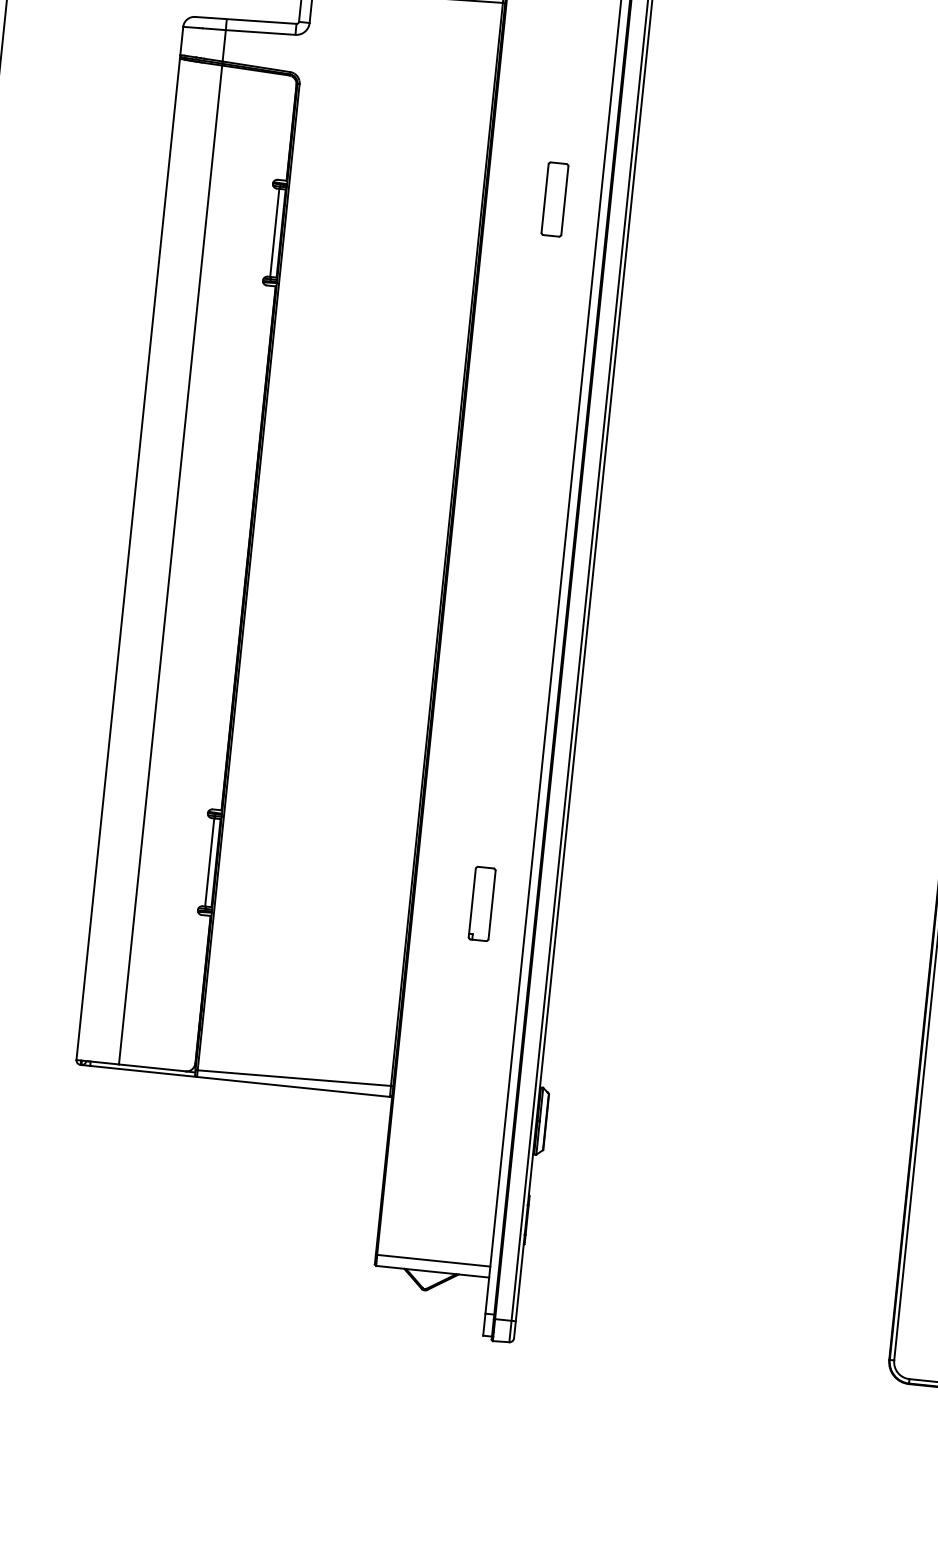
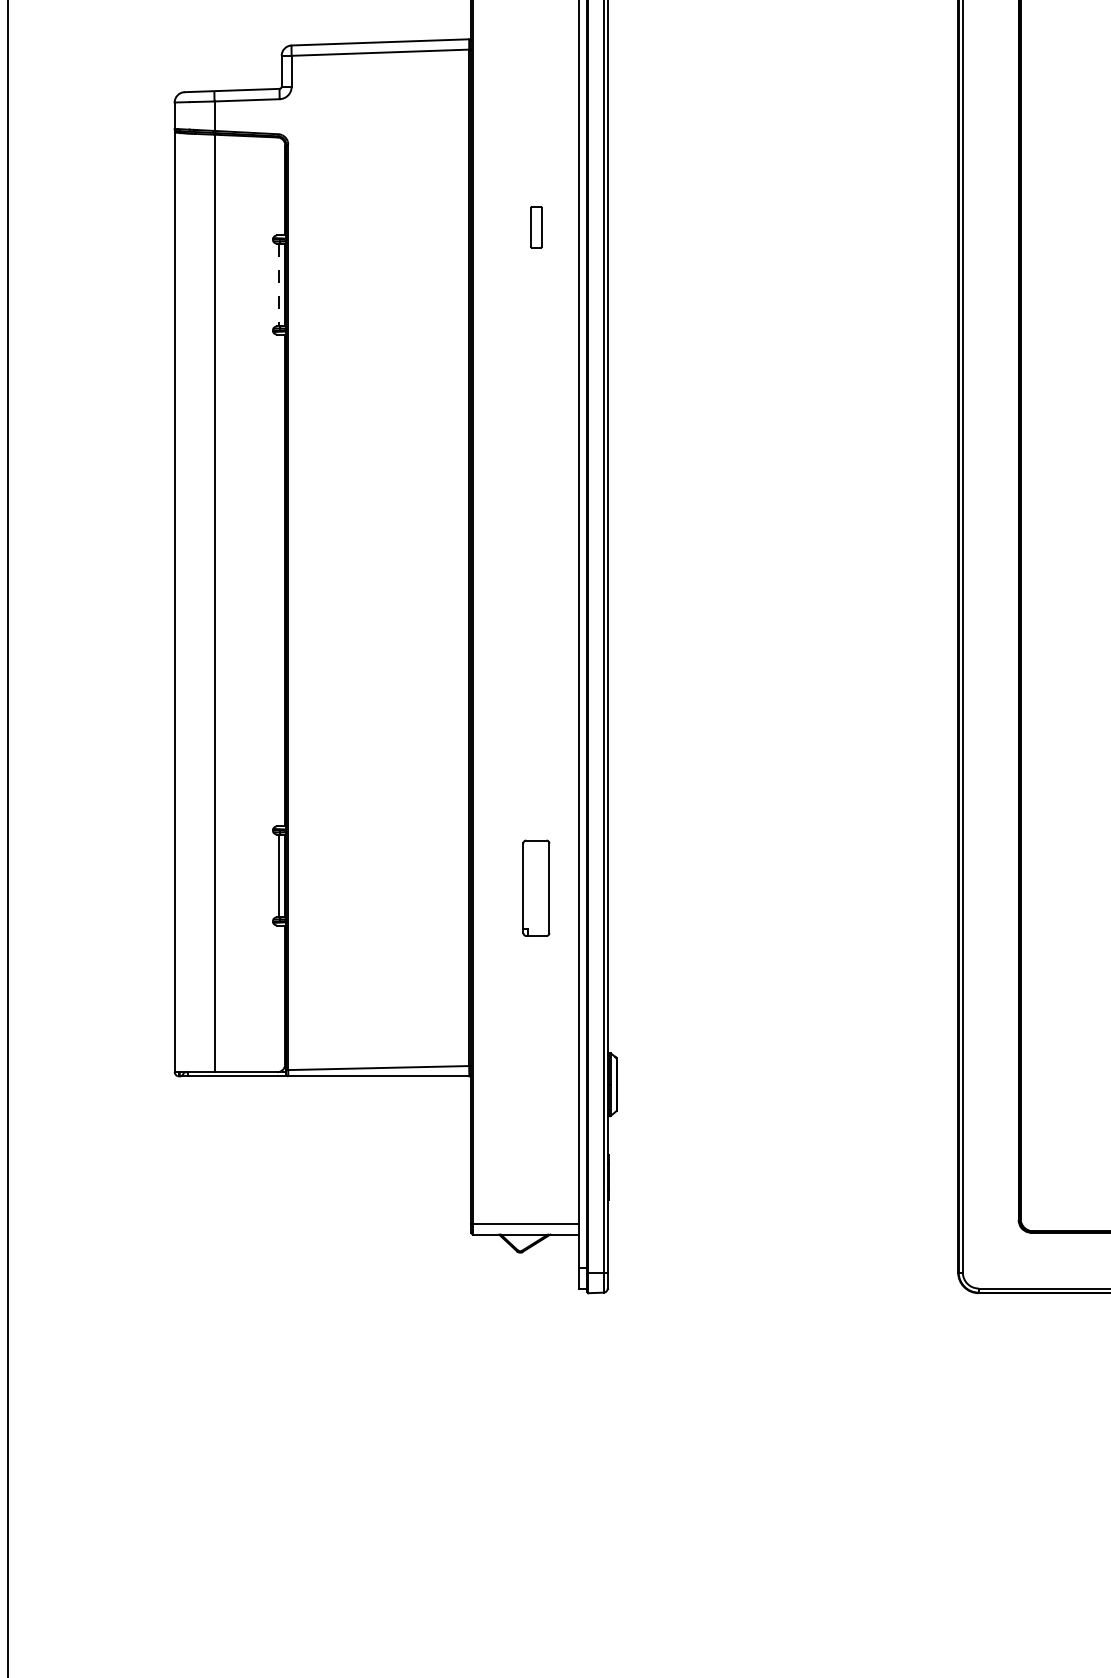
part: (555, 199) -> (536, 227), size x0.6
line: (274, 233) -> (279, 285), solid -> dashed
part: (482, 904) -> (536, 888), size x1.4

